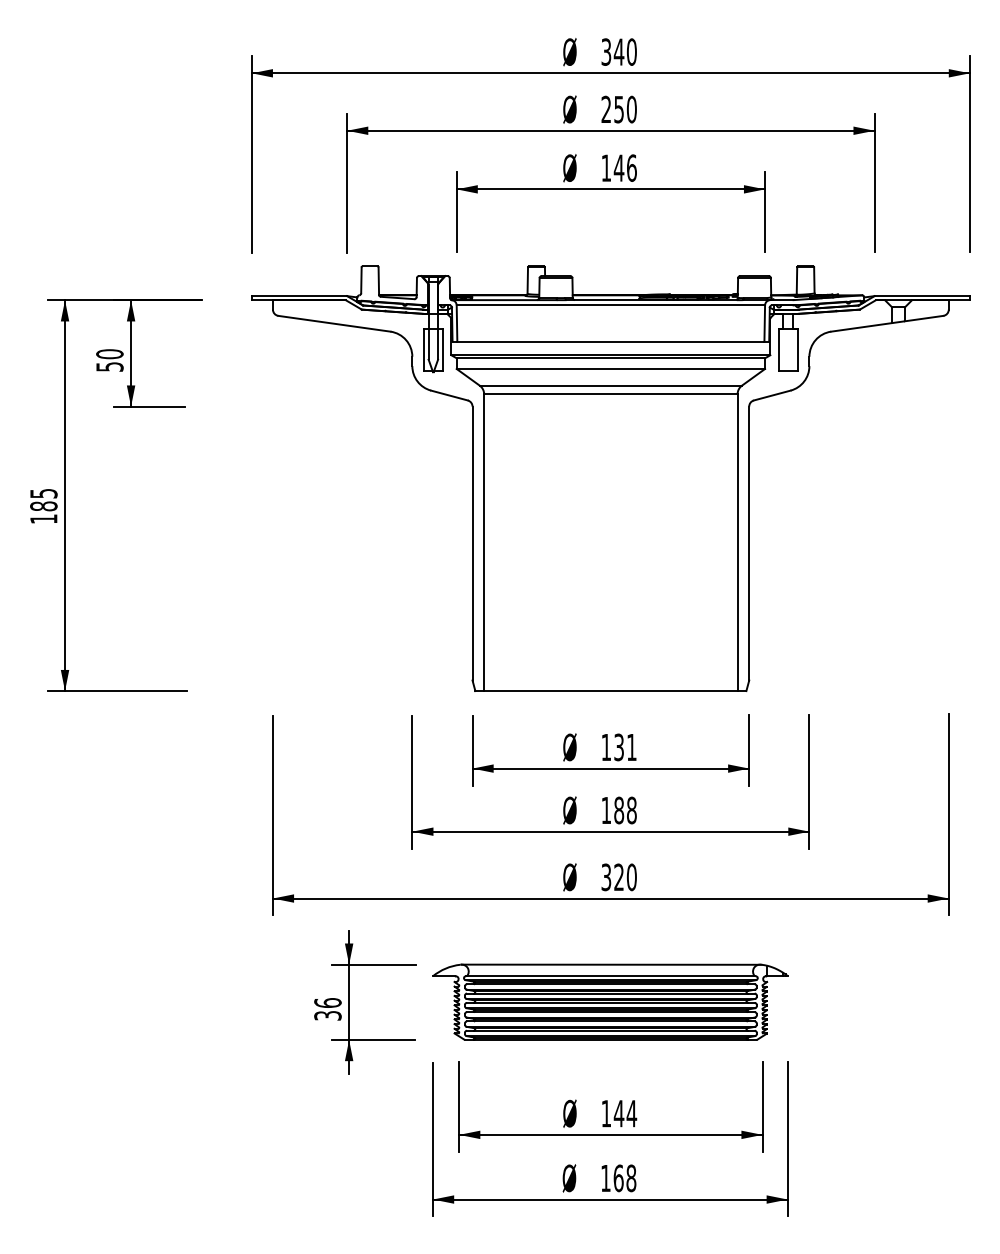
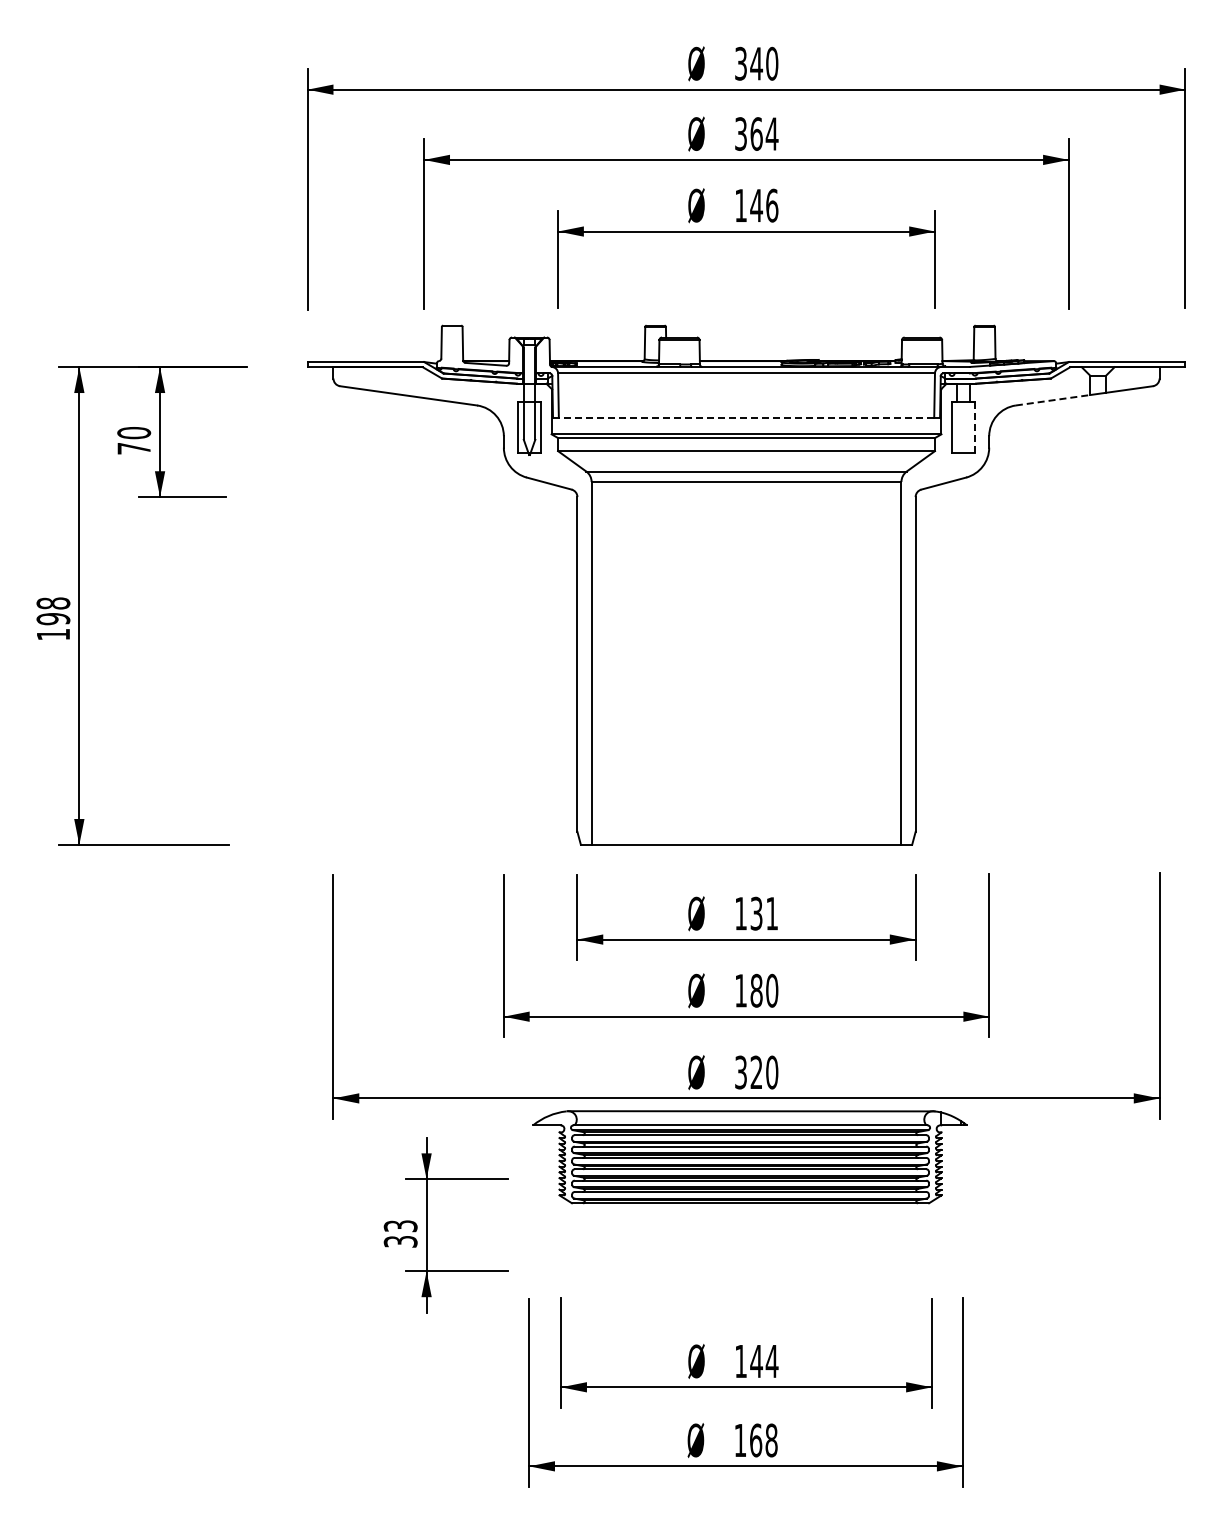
text: (619, 109) -> (756, 133), 250 -> 364
line: (862, 327) -> (1053, 400), solid -> dashed
line: (610, 341) -> (746, 417), solid -> dashed
line: (798, 349) -> (975, 427), solid -> dashed
text: (110, 366) -> (134, 448), 50 -> 70
text: (43, 500) -> (53, 611), 185 -> 198
text: (632, 810) -> (772, 990), 188 -> 180
part: (610, 1002) -> (749, 1157), moved
text: (327, 1003) -> (400, 1226), 36 -> 33

